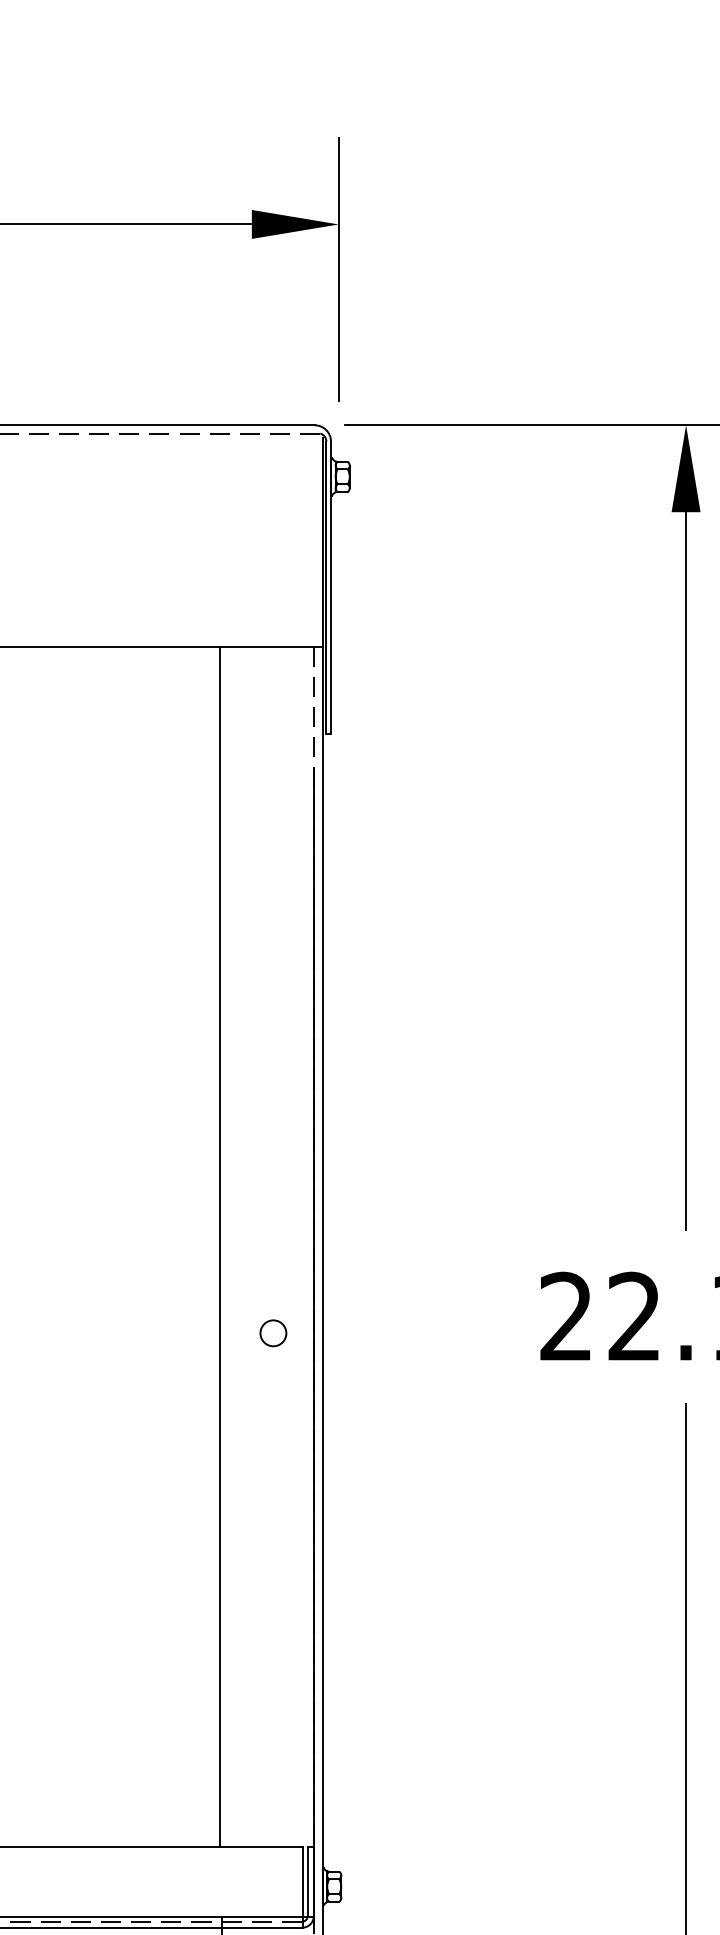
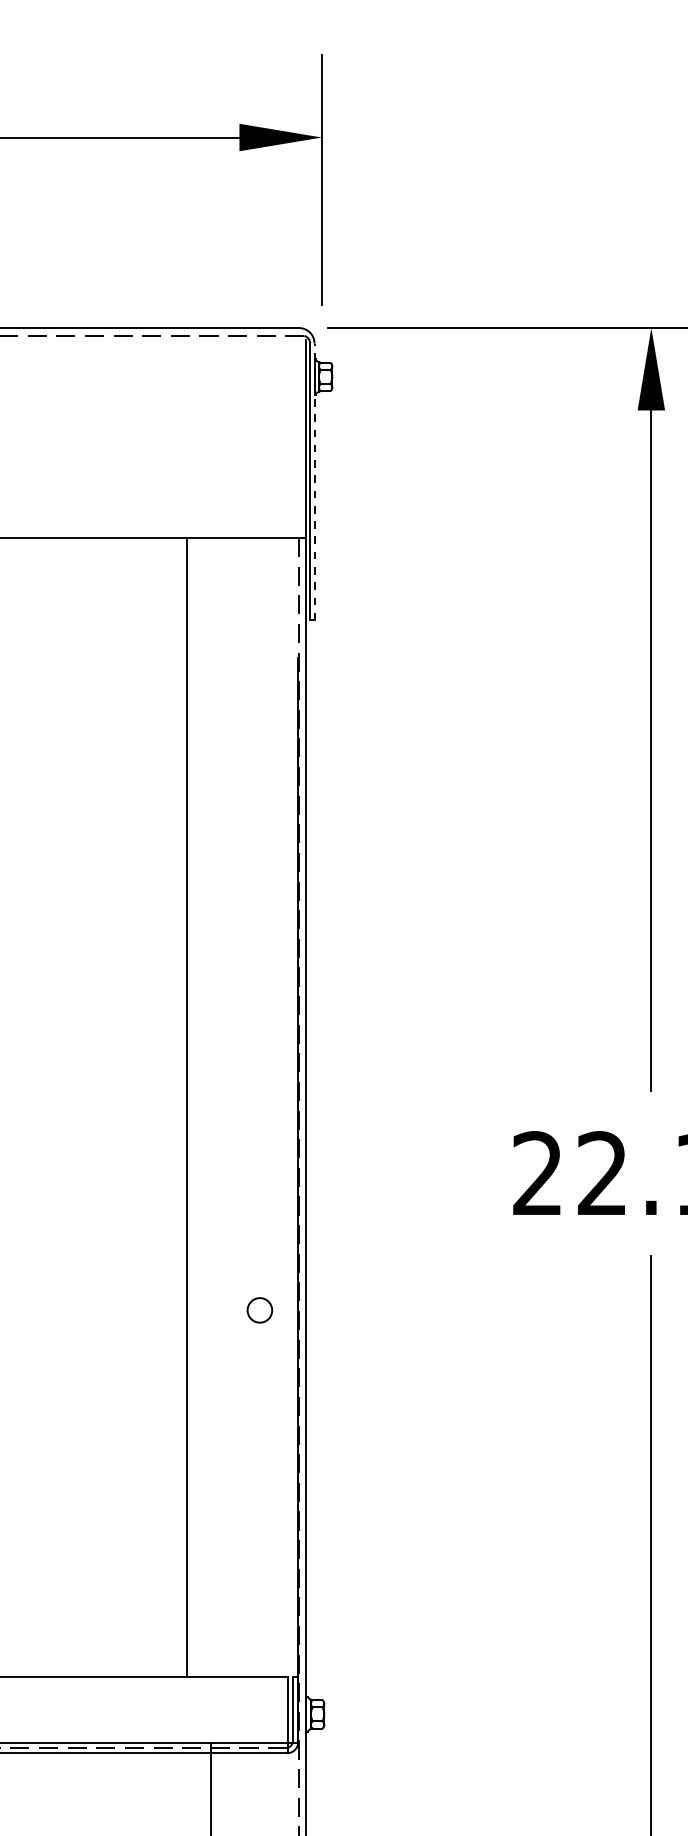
line: (330, 587) -> (314, 481), solid -> dashed
line: (220, 1245) -> (187, 1106), moved
circle: (272, 1333) -> (259, 1310), moved

